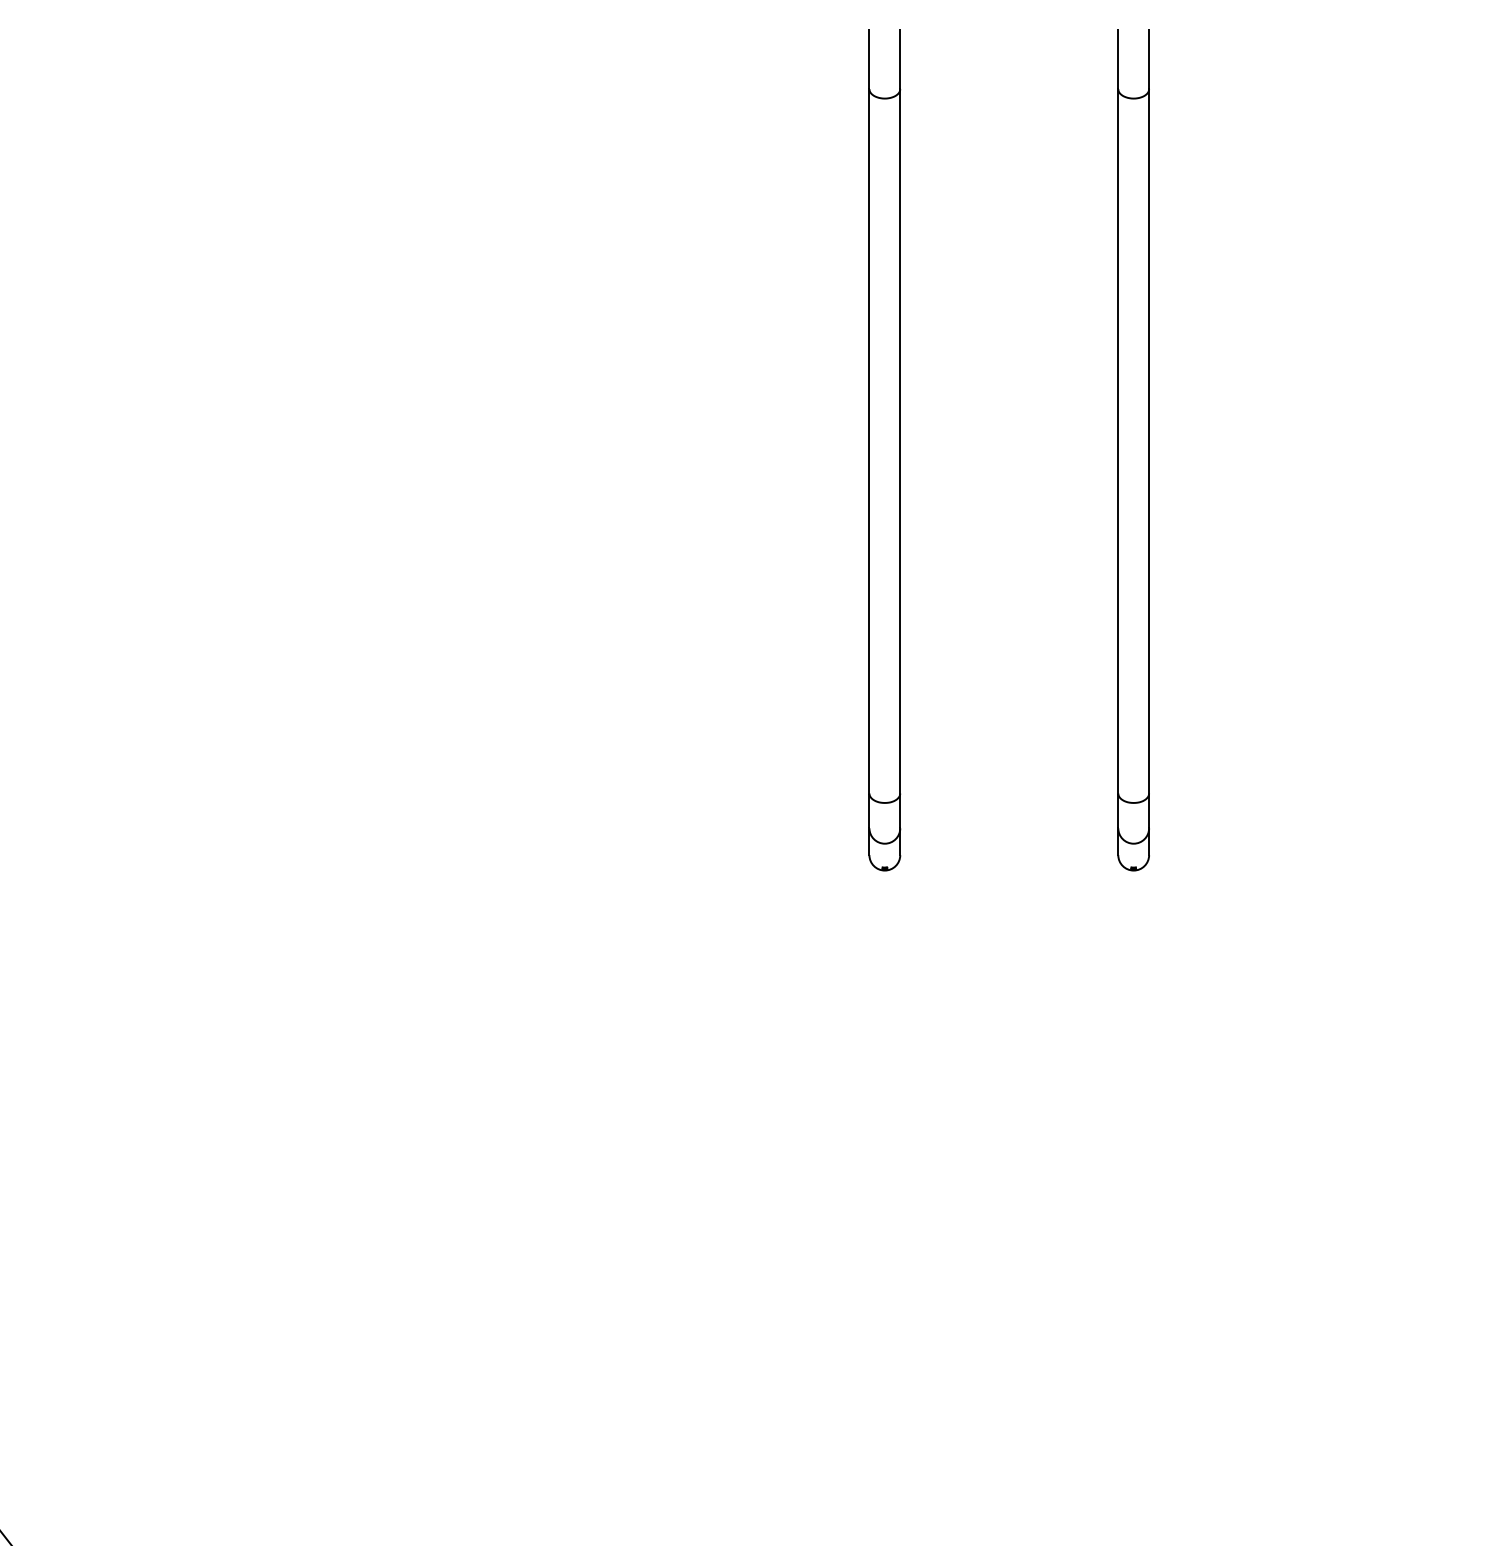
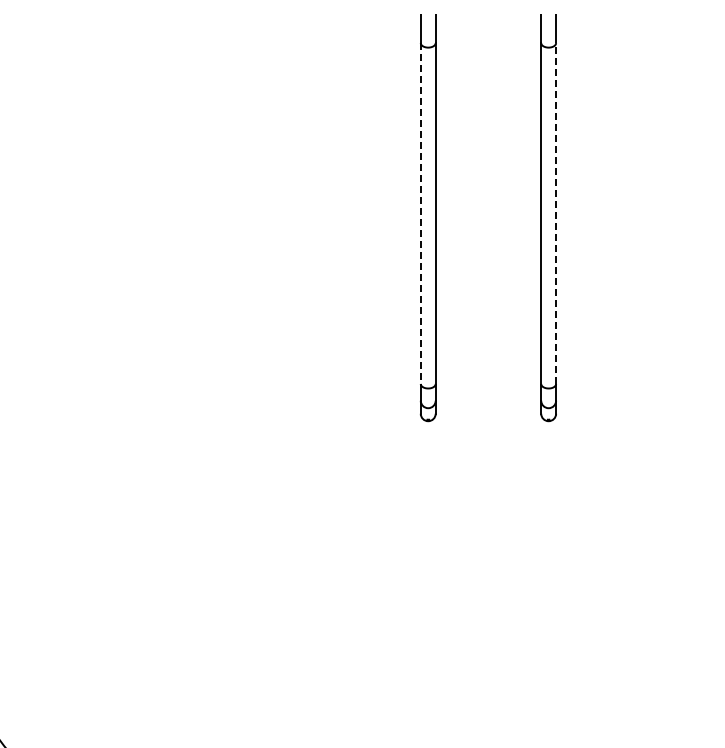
line: (1149, 439) -> (556, 212), solid -> dashed
line: (868, 441) -> (420, 213), solid -> dashed

